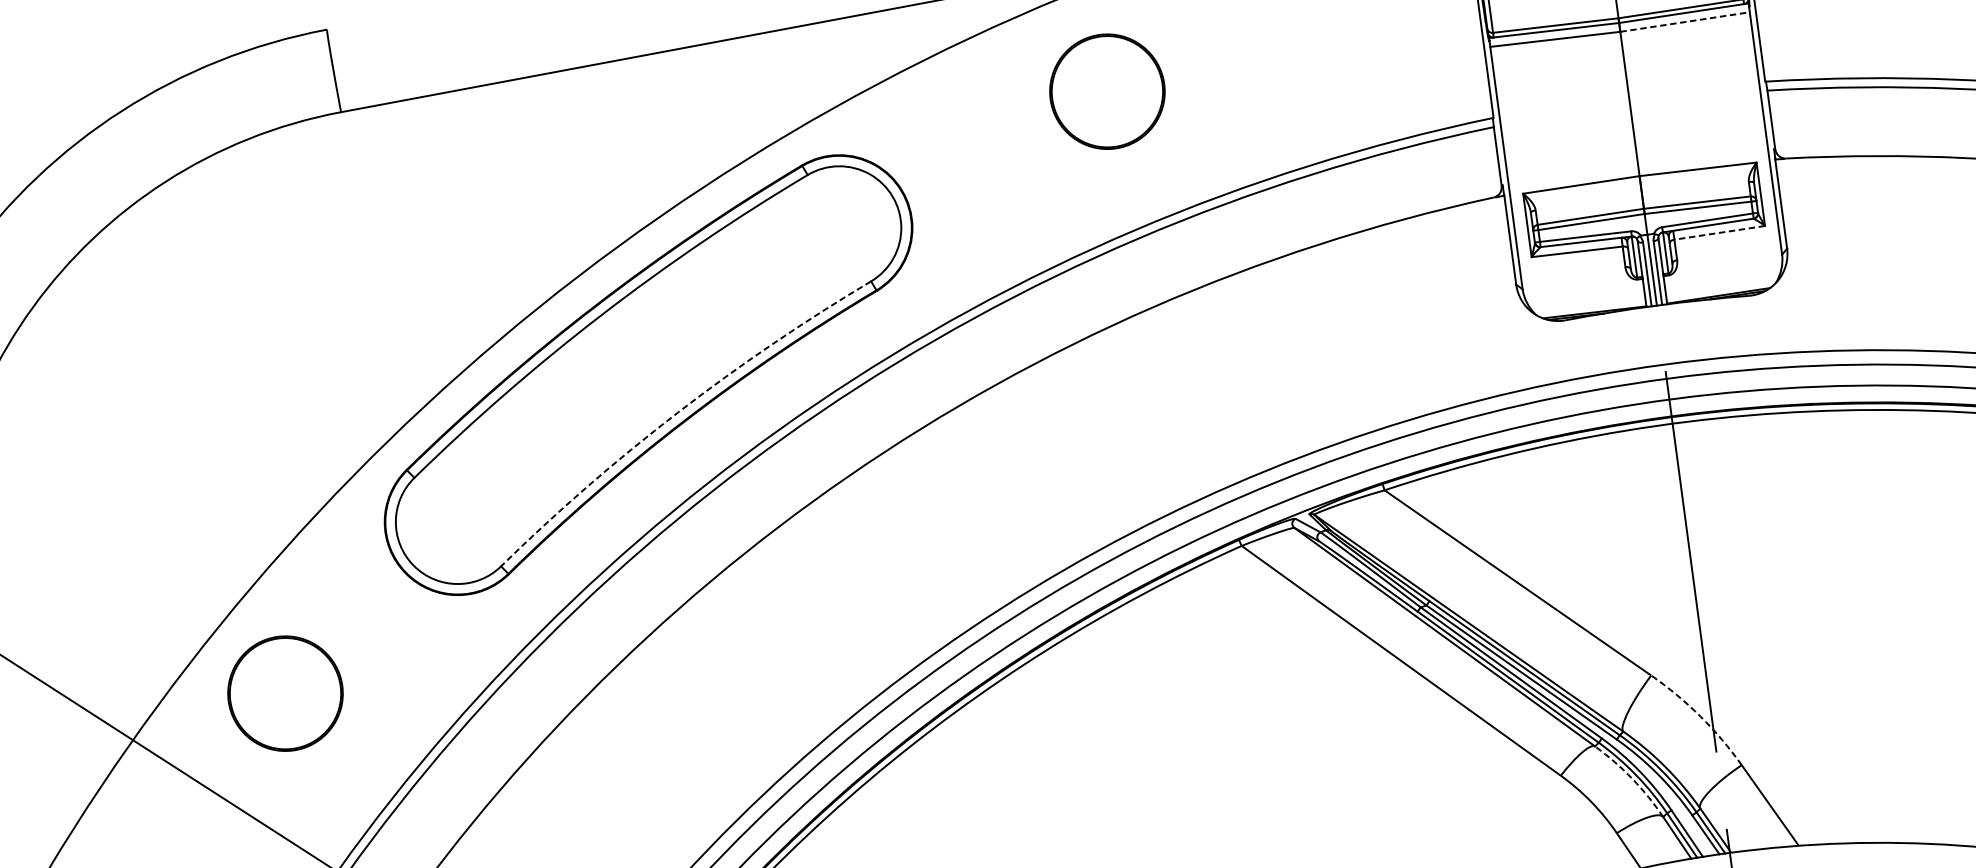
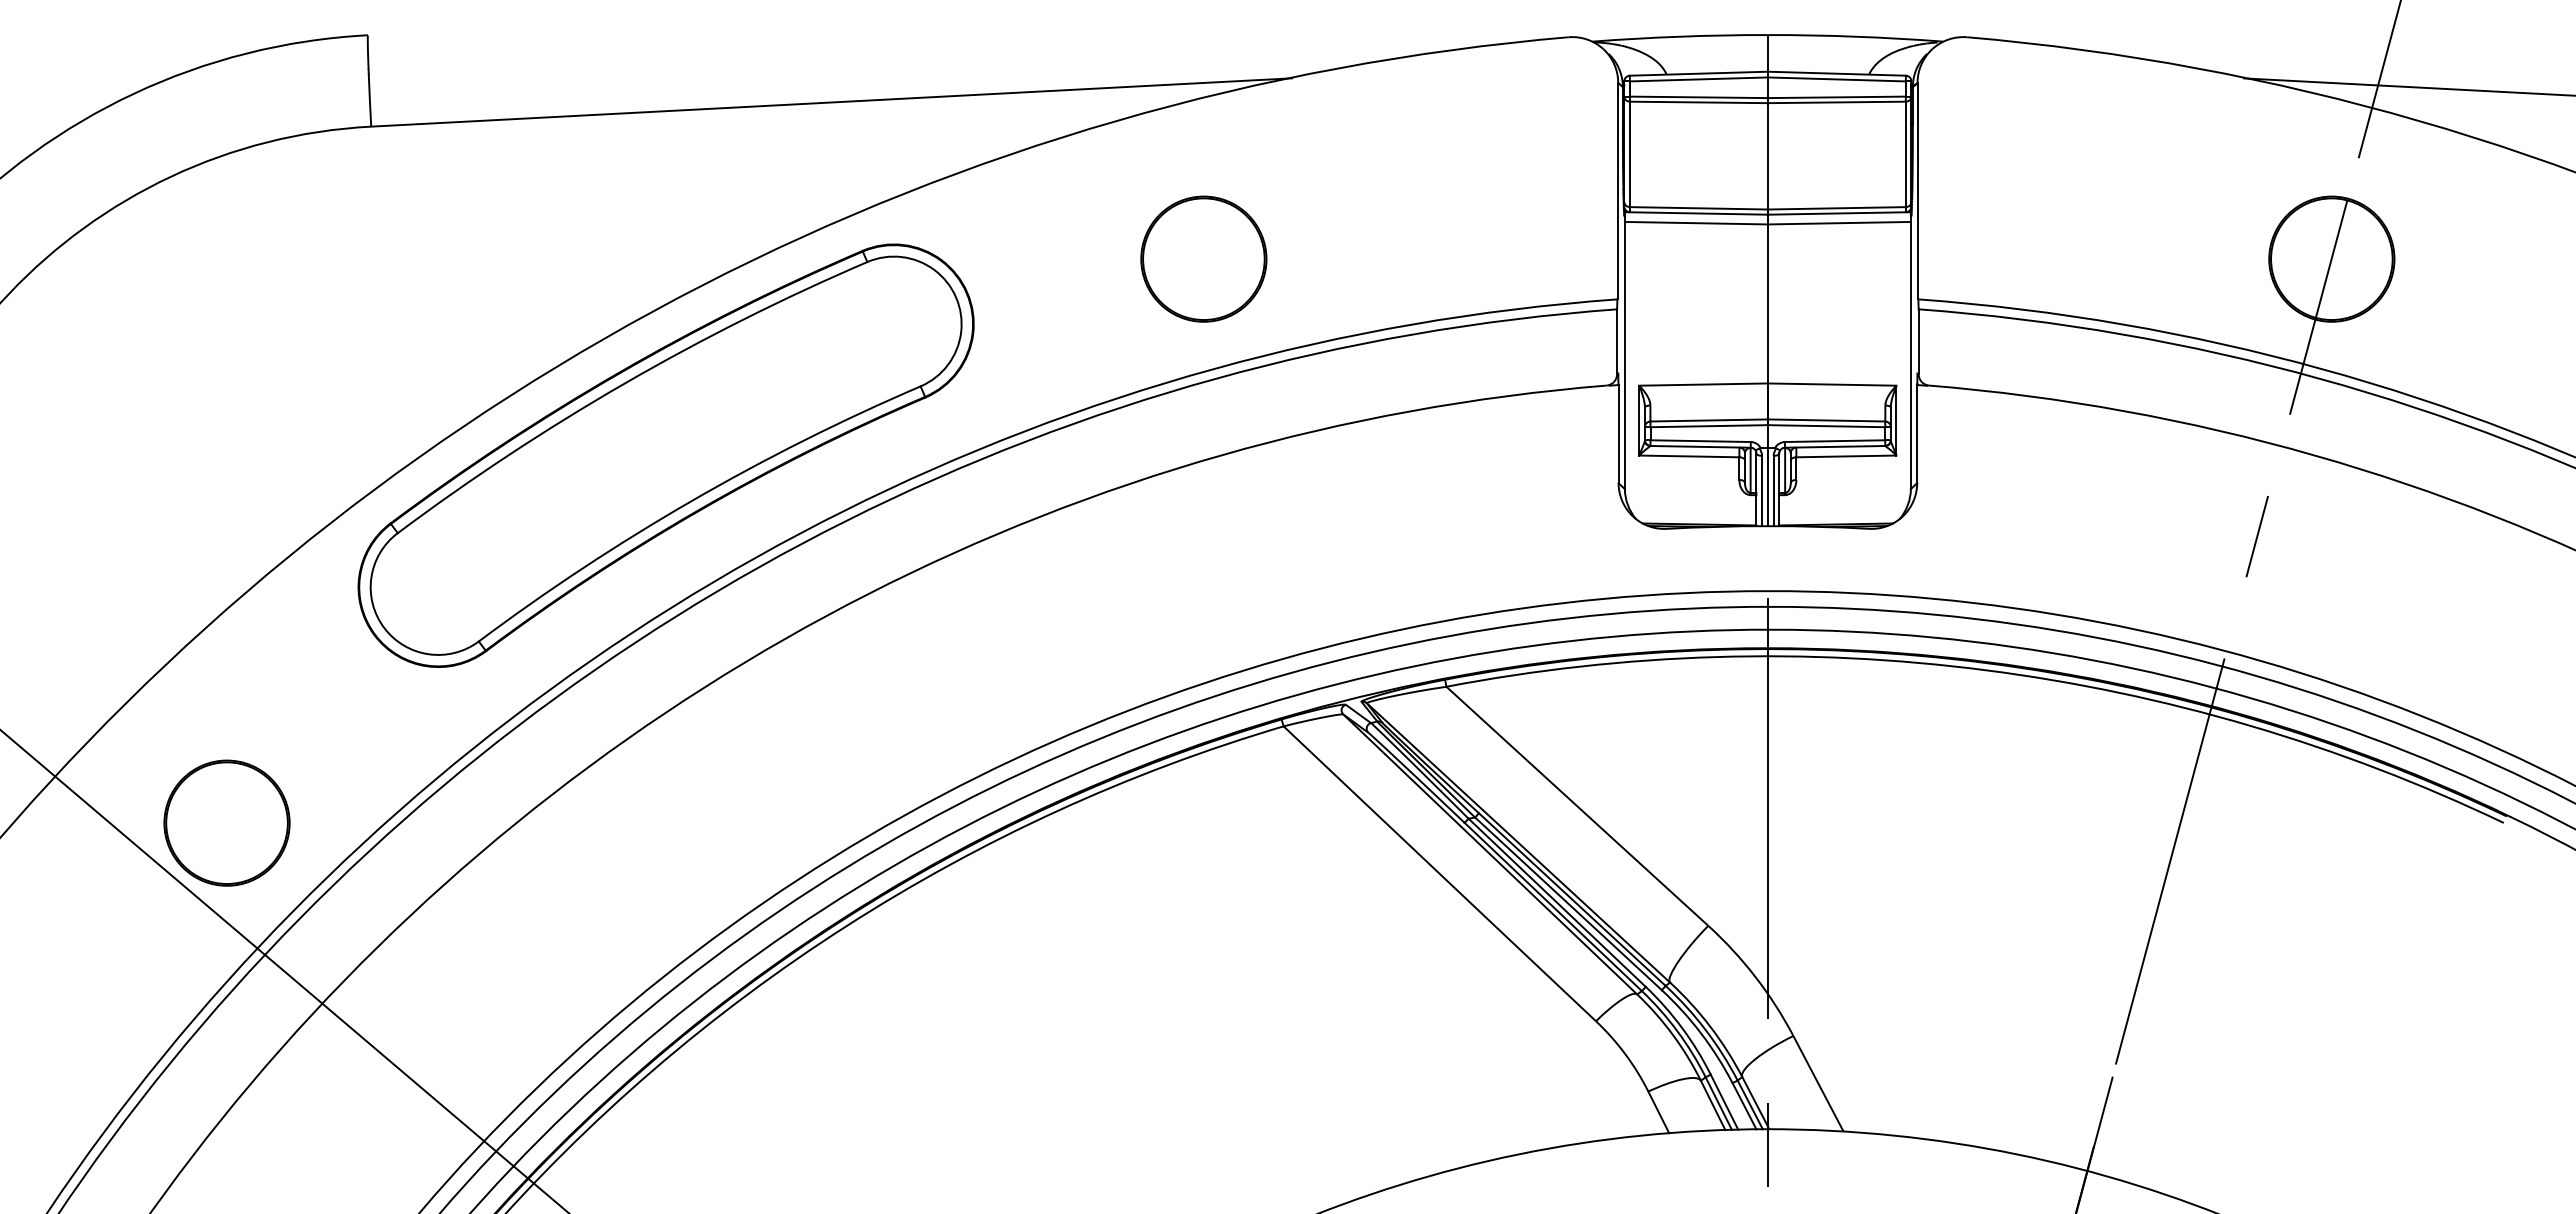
line: (1685, 22) -> (1839, 223), dashed -> solid
part: (1106, 91) -> (1203, 258), moved
line: (1718, 233) -> (1845, 456), dashed -> solid
arc: (677, 412) -> (692, 500), dashed -> solid
part: (284, 693) -> (226, 822), moved
arc: (1700, 716) -> (1755, 977), dashed -> solid
arc: (1632, 779) -> (1673, 1035), dashed -> solid

